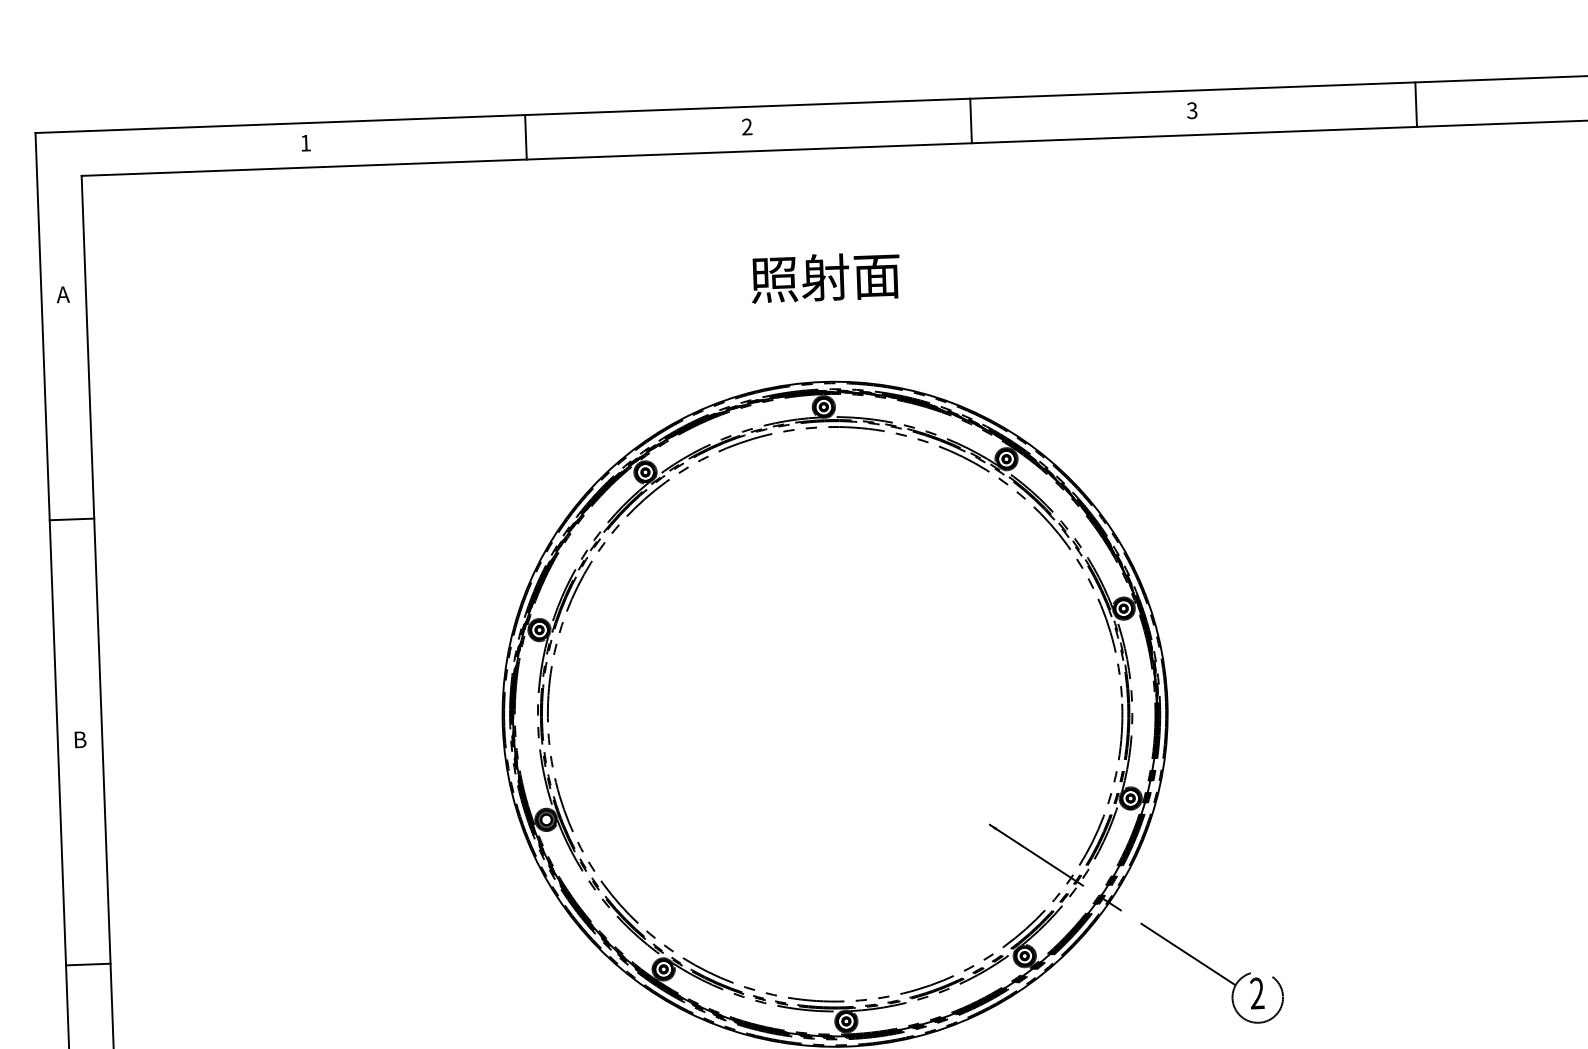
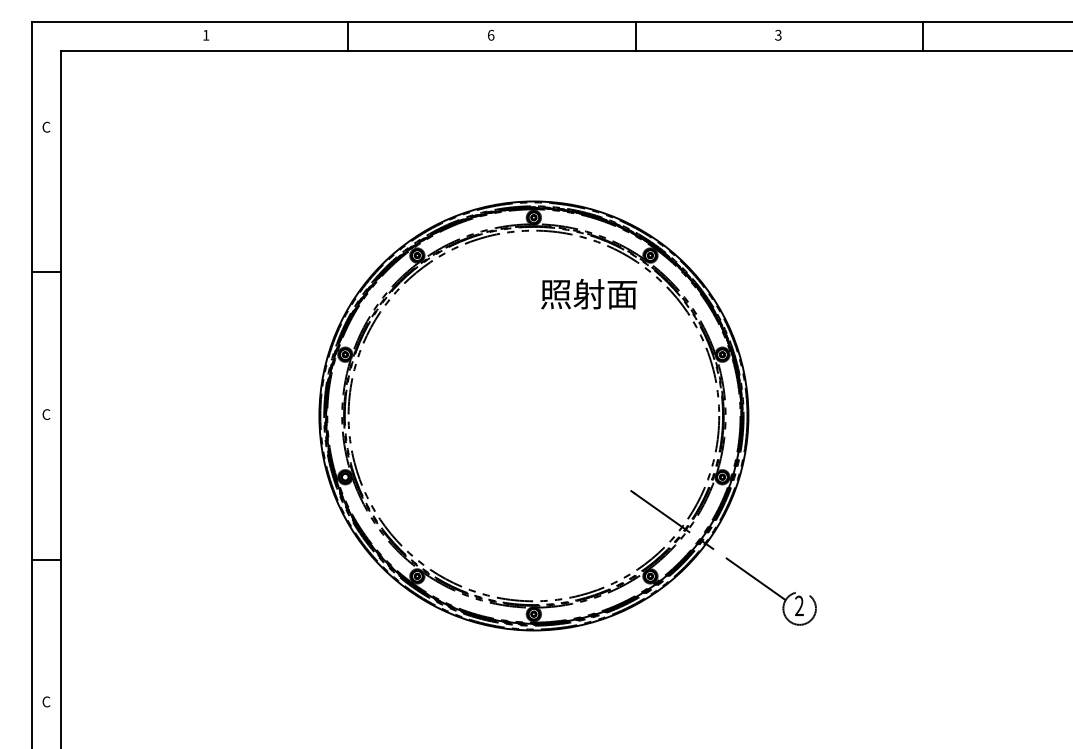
text: (746, 125) -> (490, 34), 2 -> 6
text: (826, 277) -> (589, 294), moved
text: (63, 293) -> (46, 126), A -> C
text: (79, 739) -> (46, 414), B -> C

